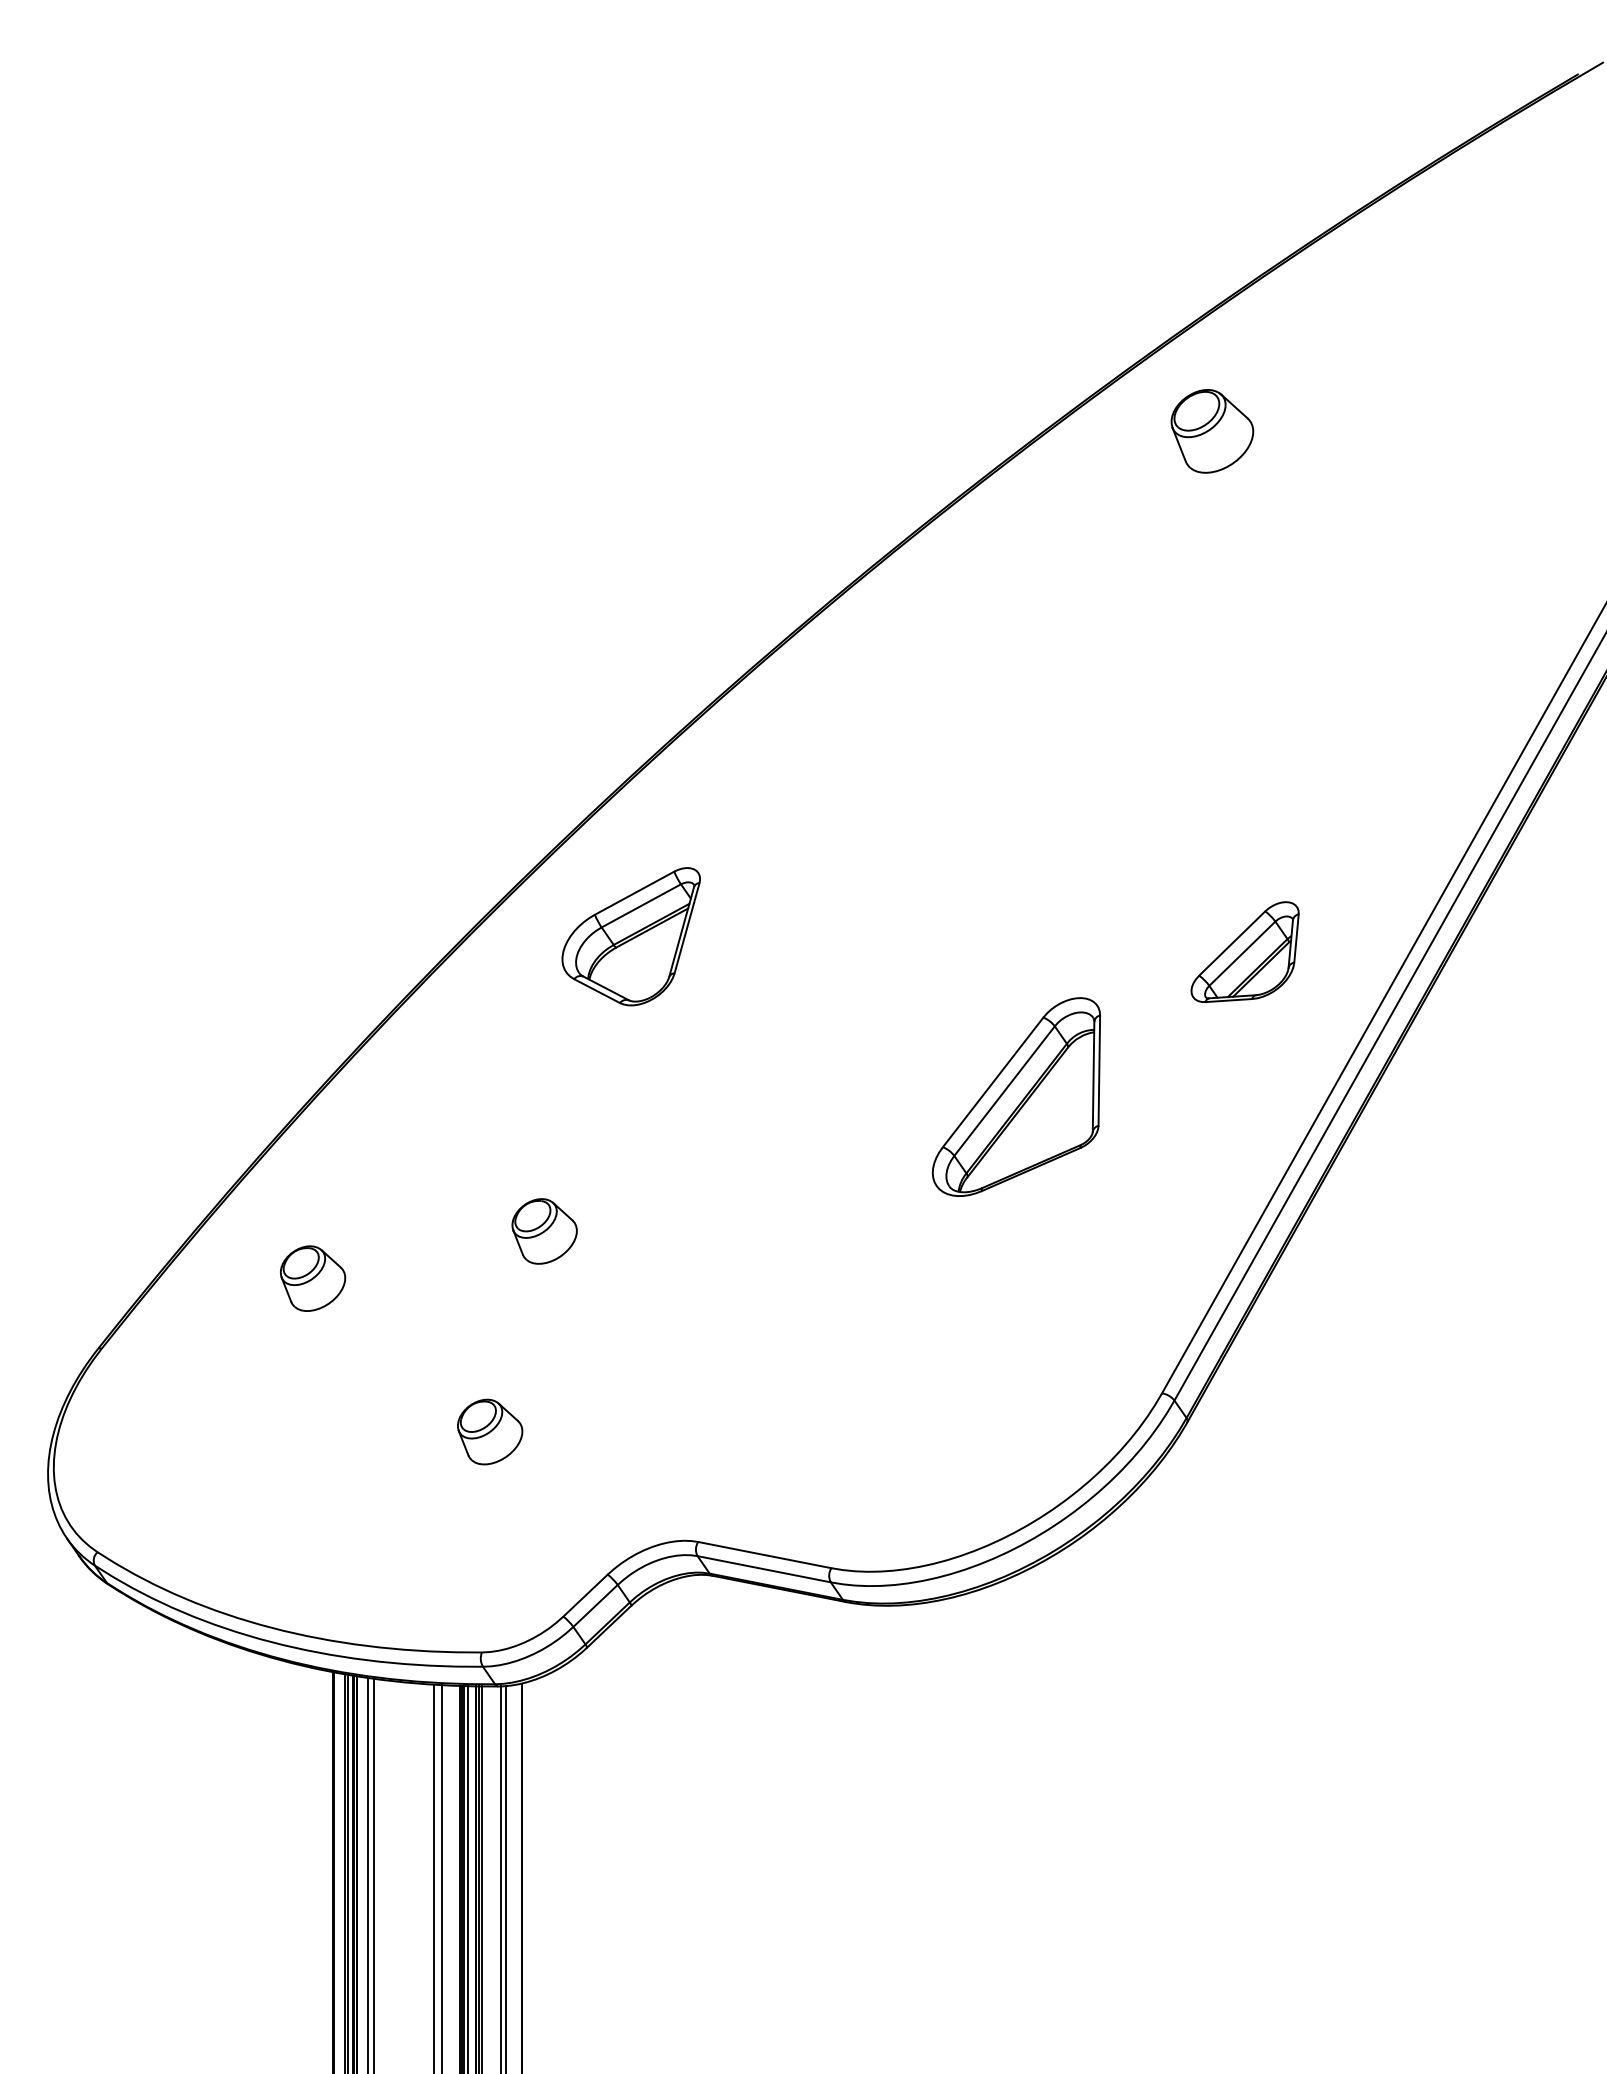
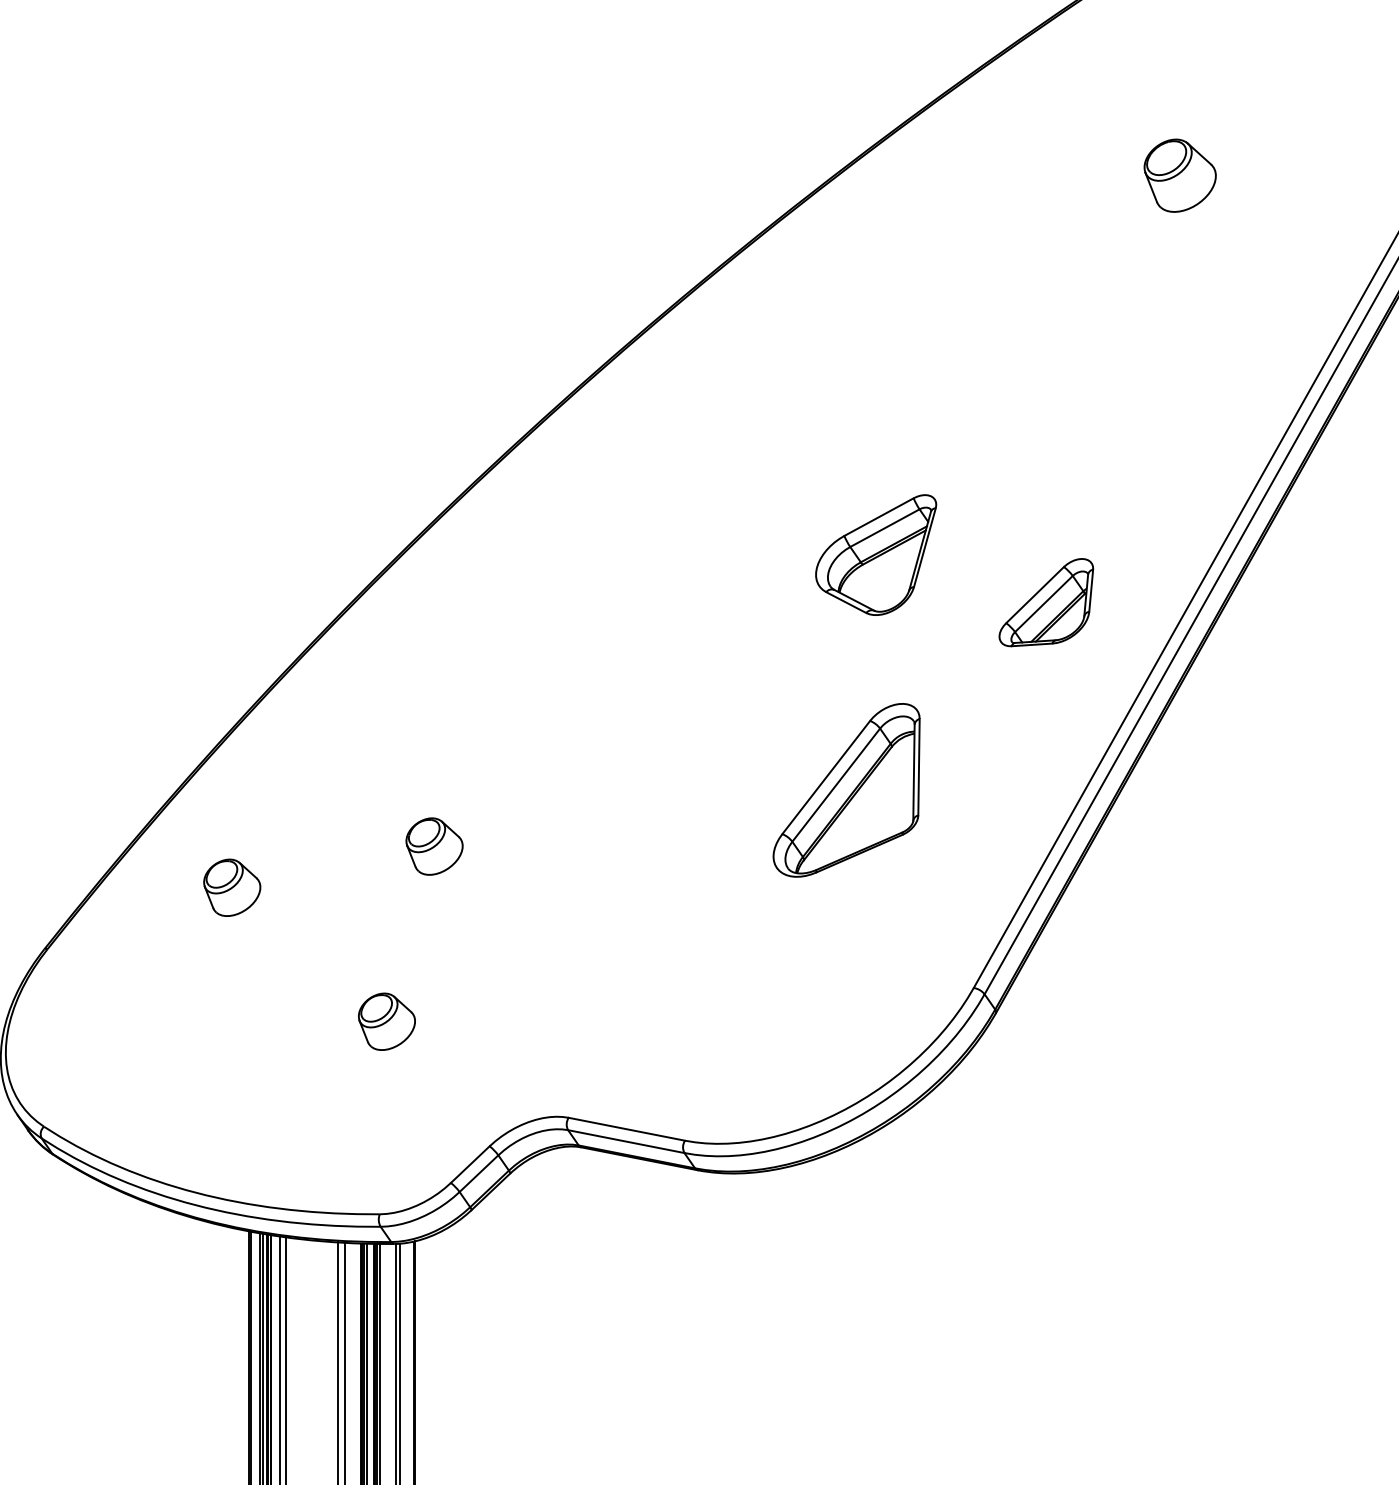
part: (1212, 431) -> (1180, 175), moved
part: (630, 936) -> (875, 554), moved
part: (1015, 1096) -> (845, 789), moved

